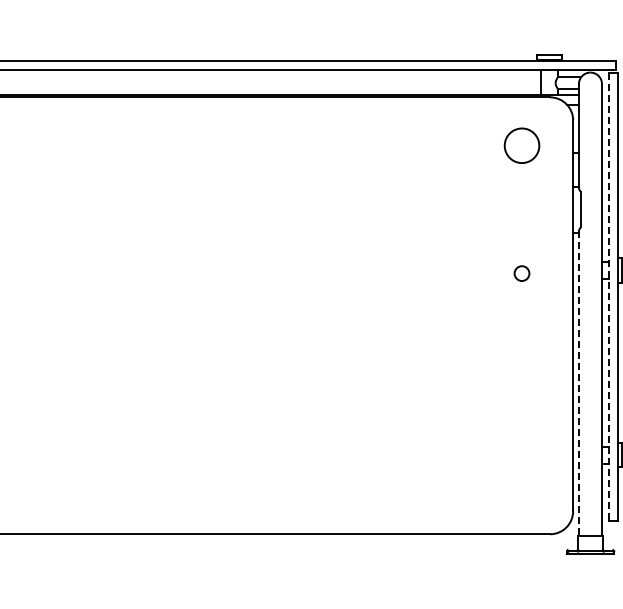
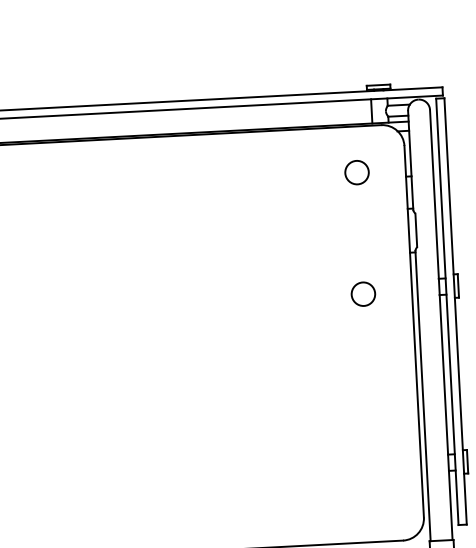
circle: (521, 145) -> (356, 172), size x0.71
circle: (521, 273) -> (362, 294), size x1.67
line: (609, 297) -> (447, 312), dashed -> solid
line: (578, 383) -> (422, 395), dashed -> solid

